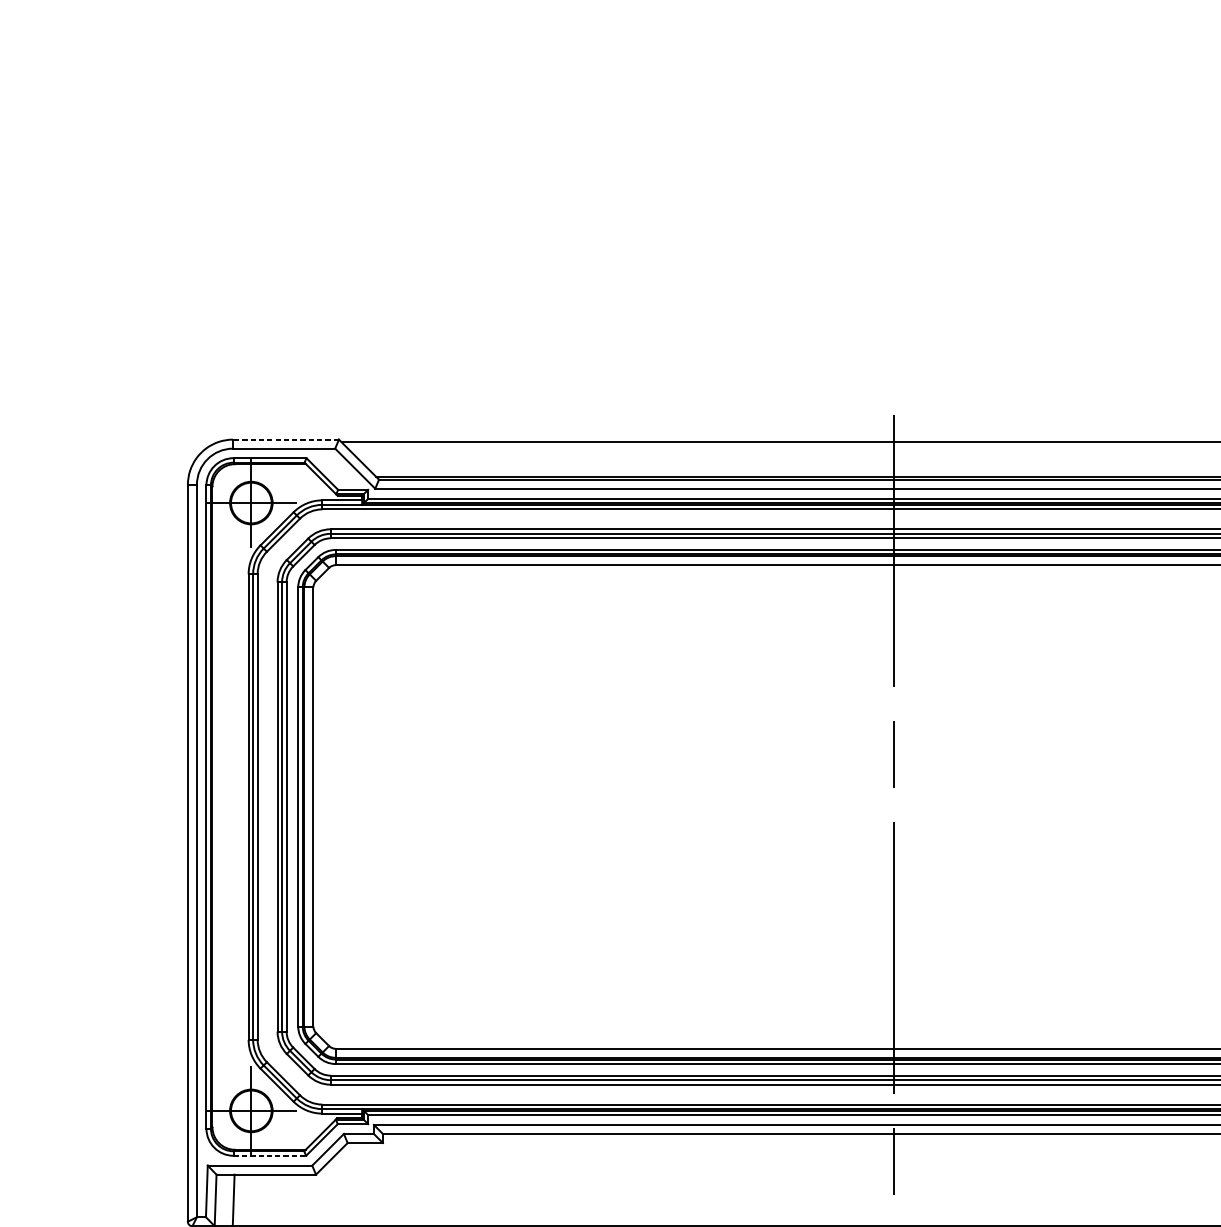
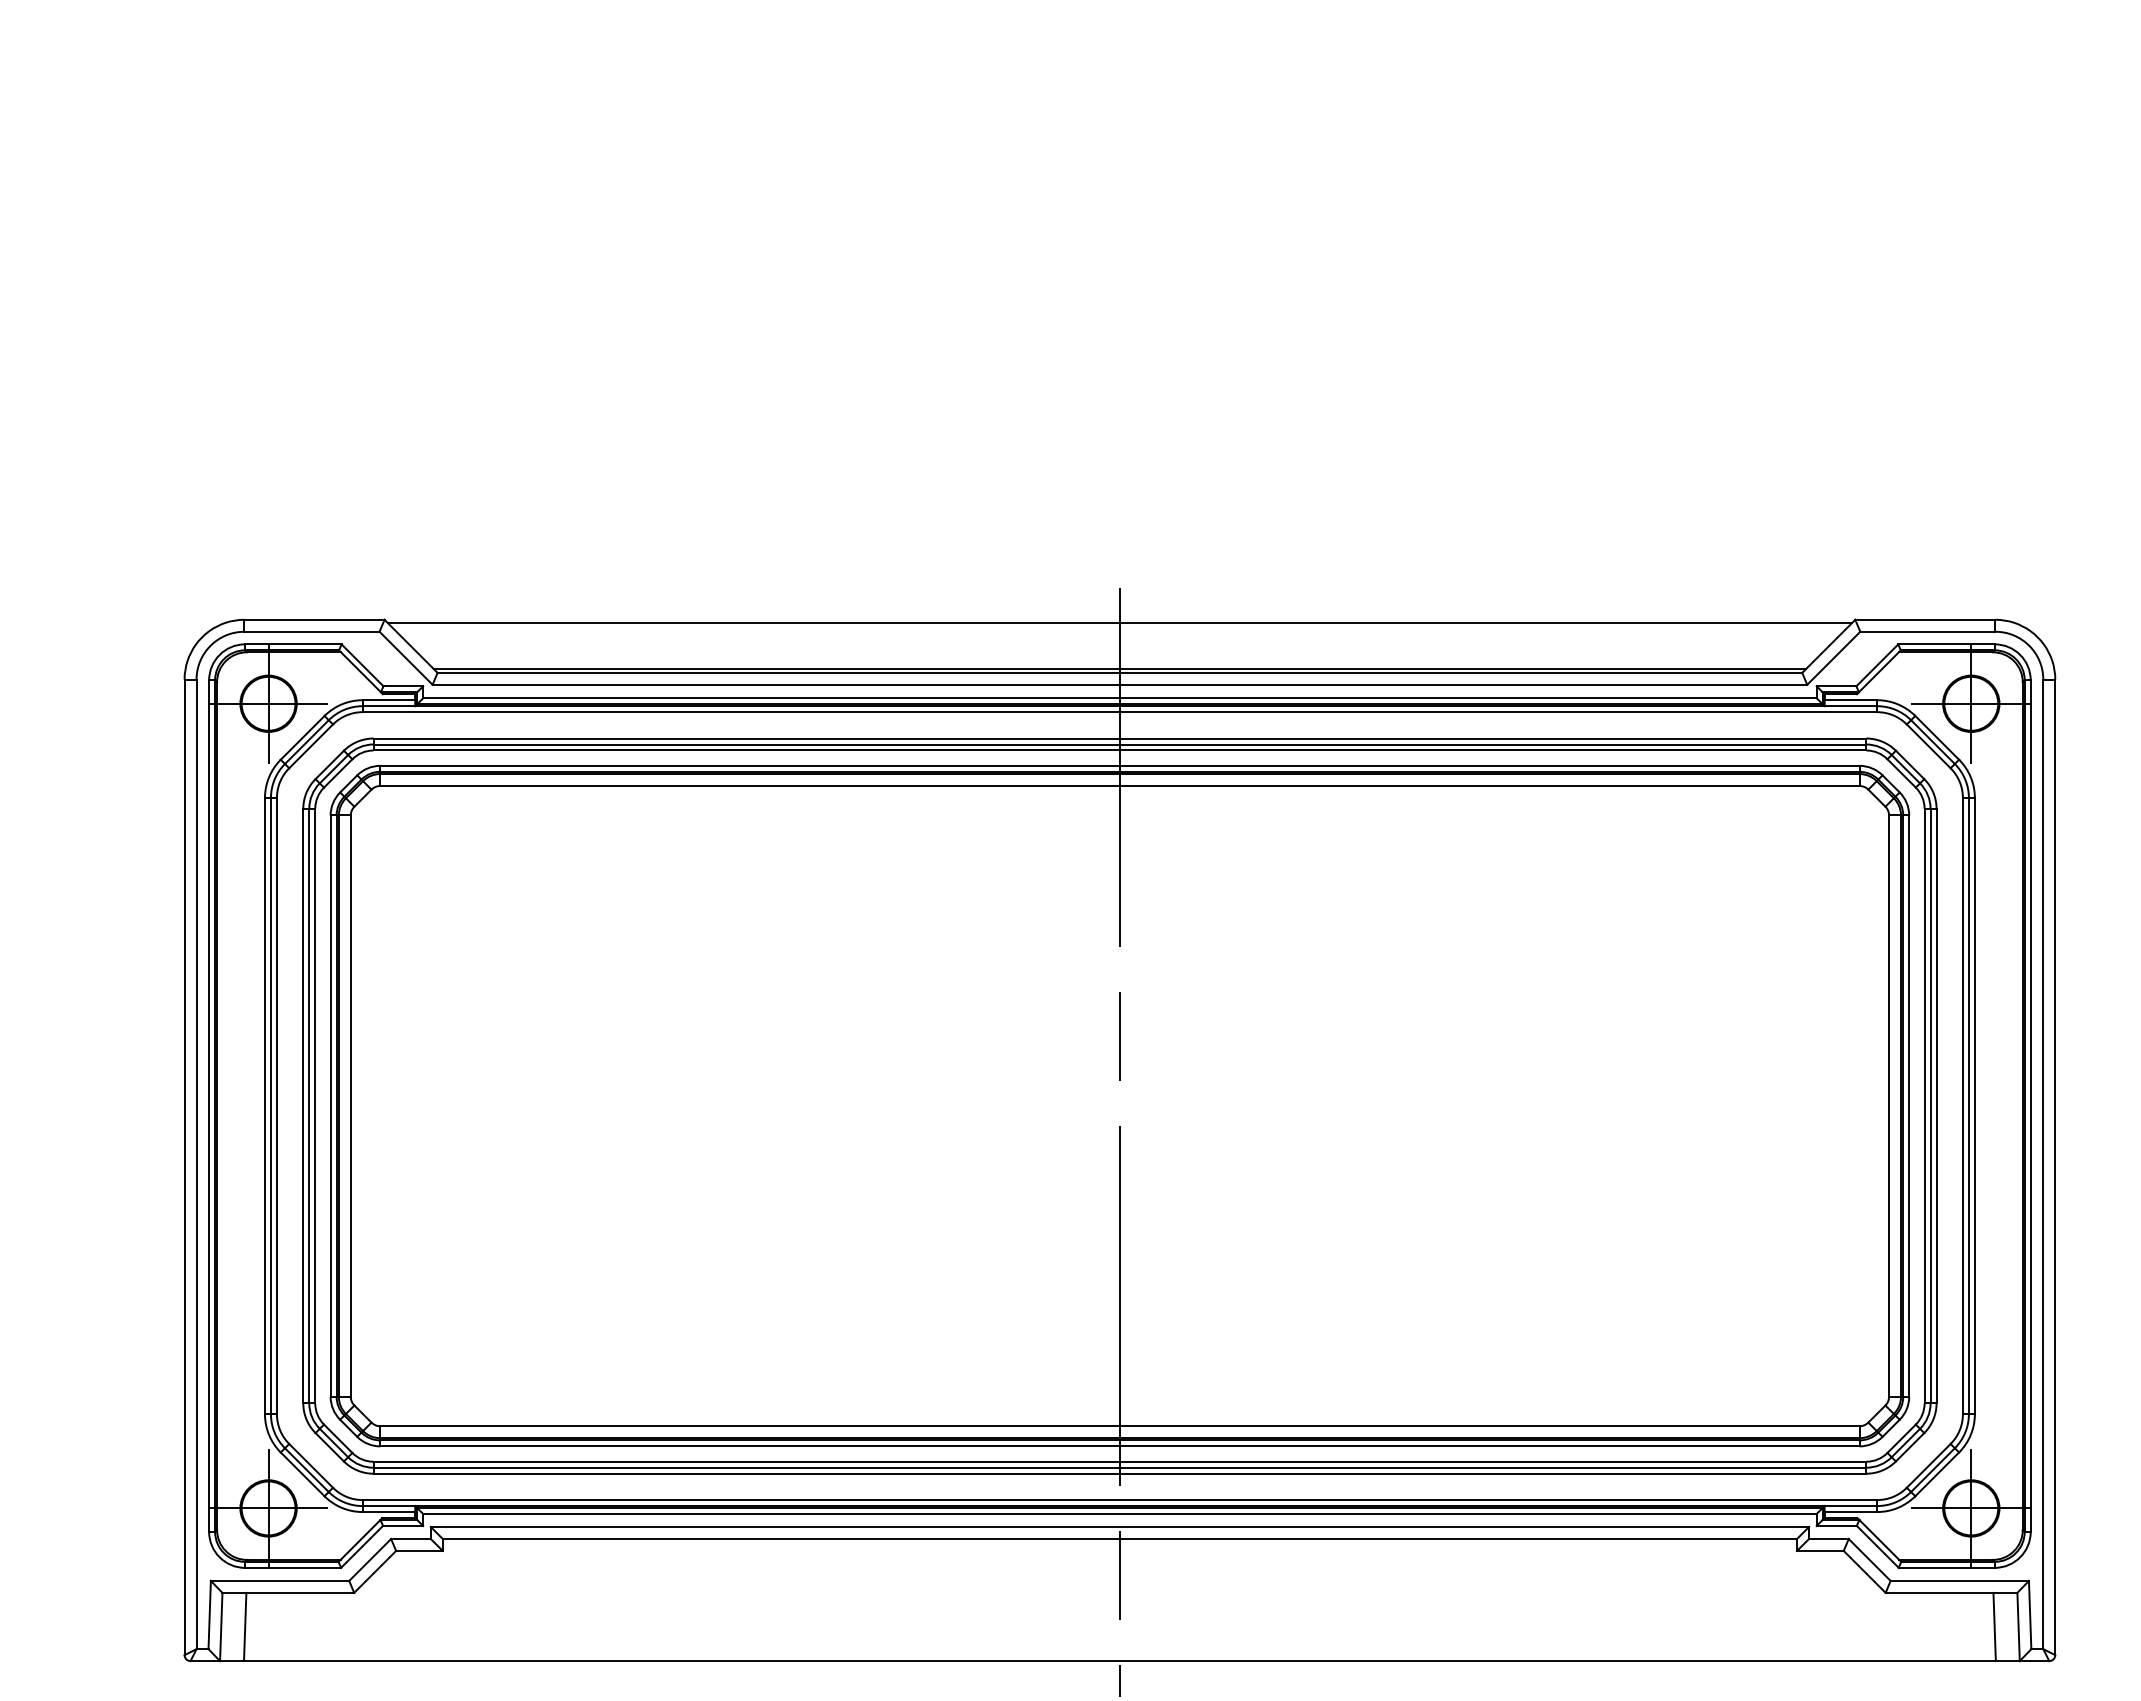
line: (286, 439) -> (314, 619), dashed -> solid
line: (270, 1155) -> (293, 1567), dashed -> solid

